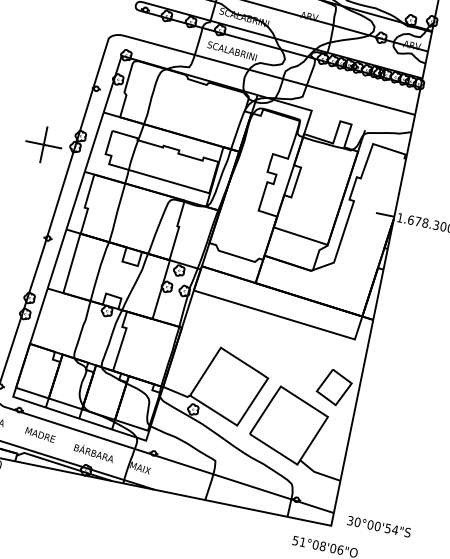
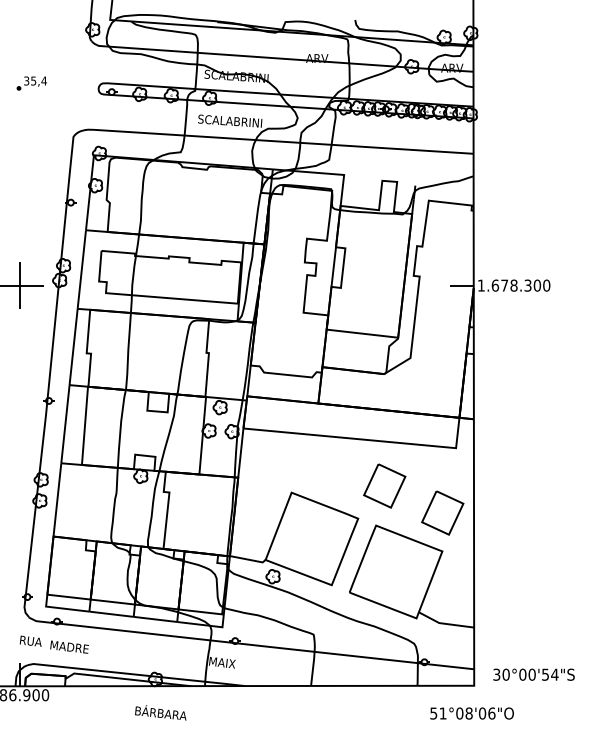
part: (293, 356) -> (384, 485), added
text: (40, 434) -> (69, 646), moved
text: (93, 452) -> (160, 712), moved

